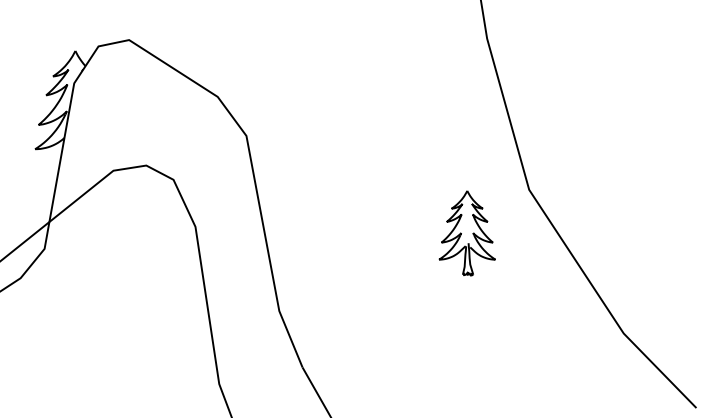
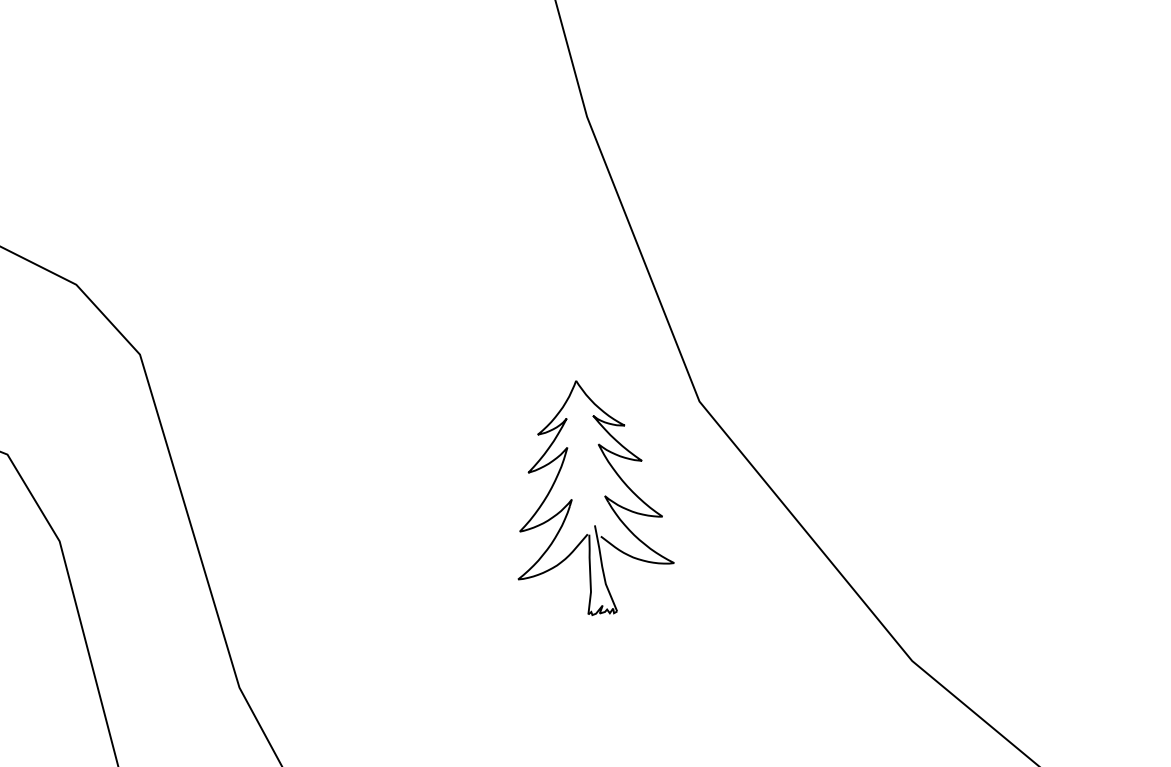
part: (466, 233) -> (586, 499), size x1.43

